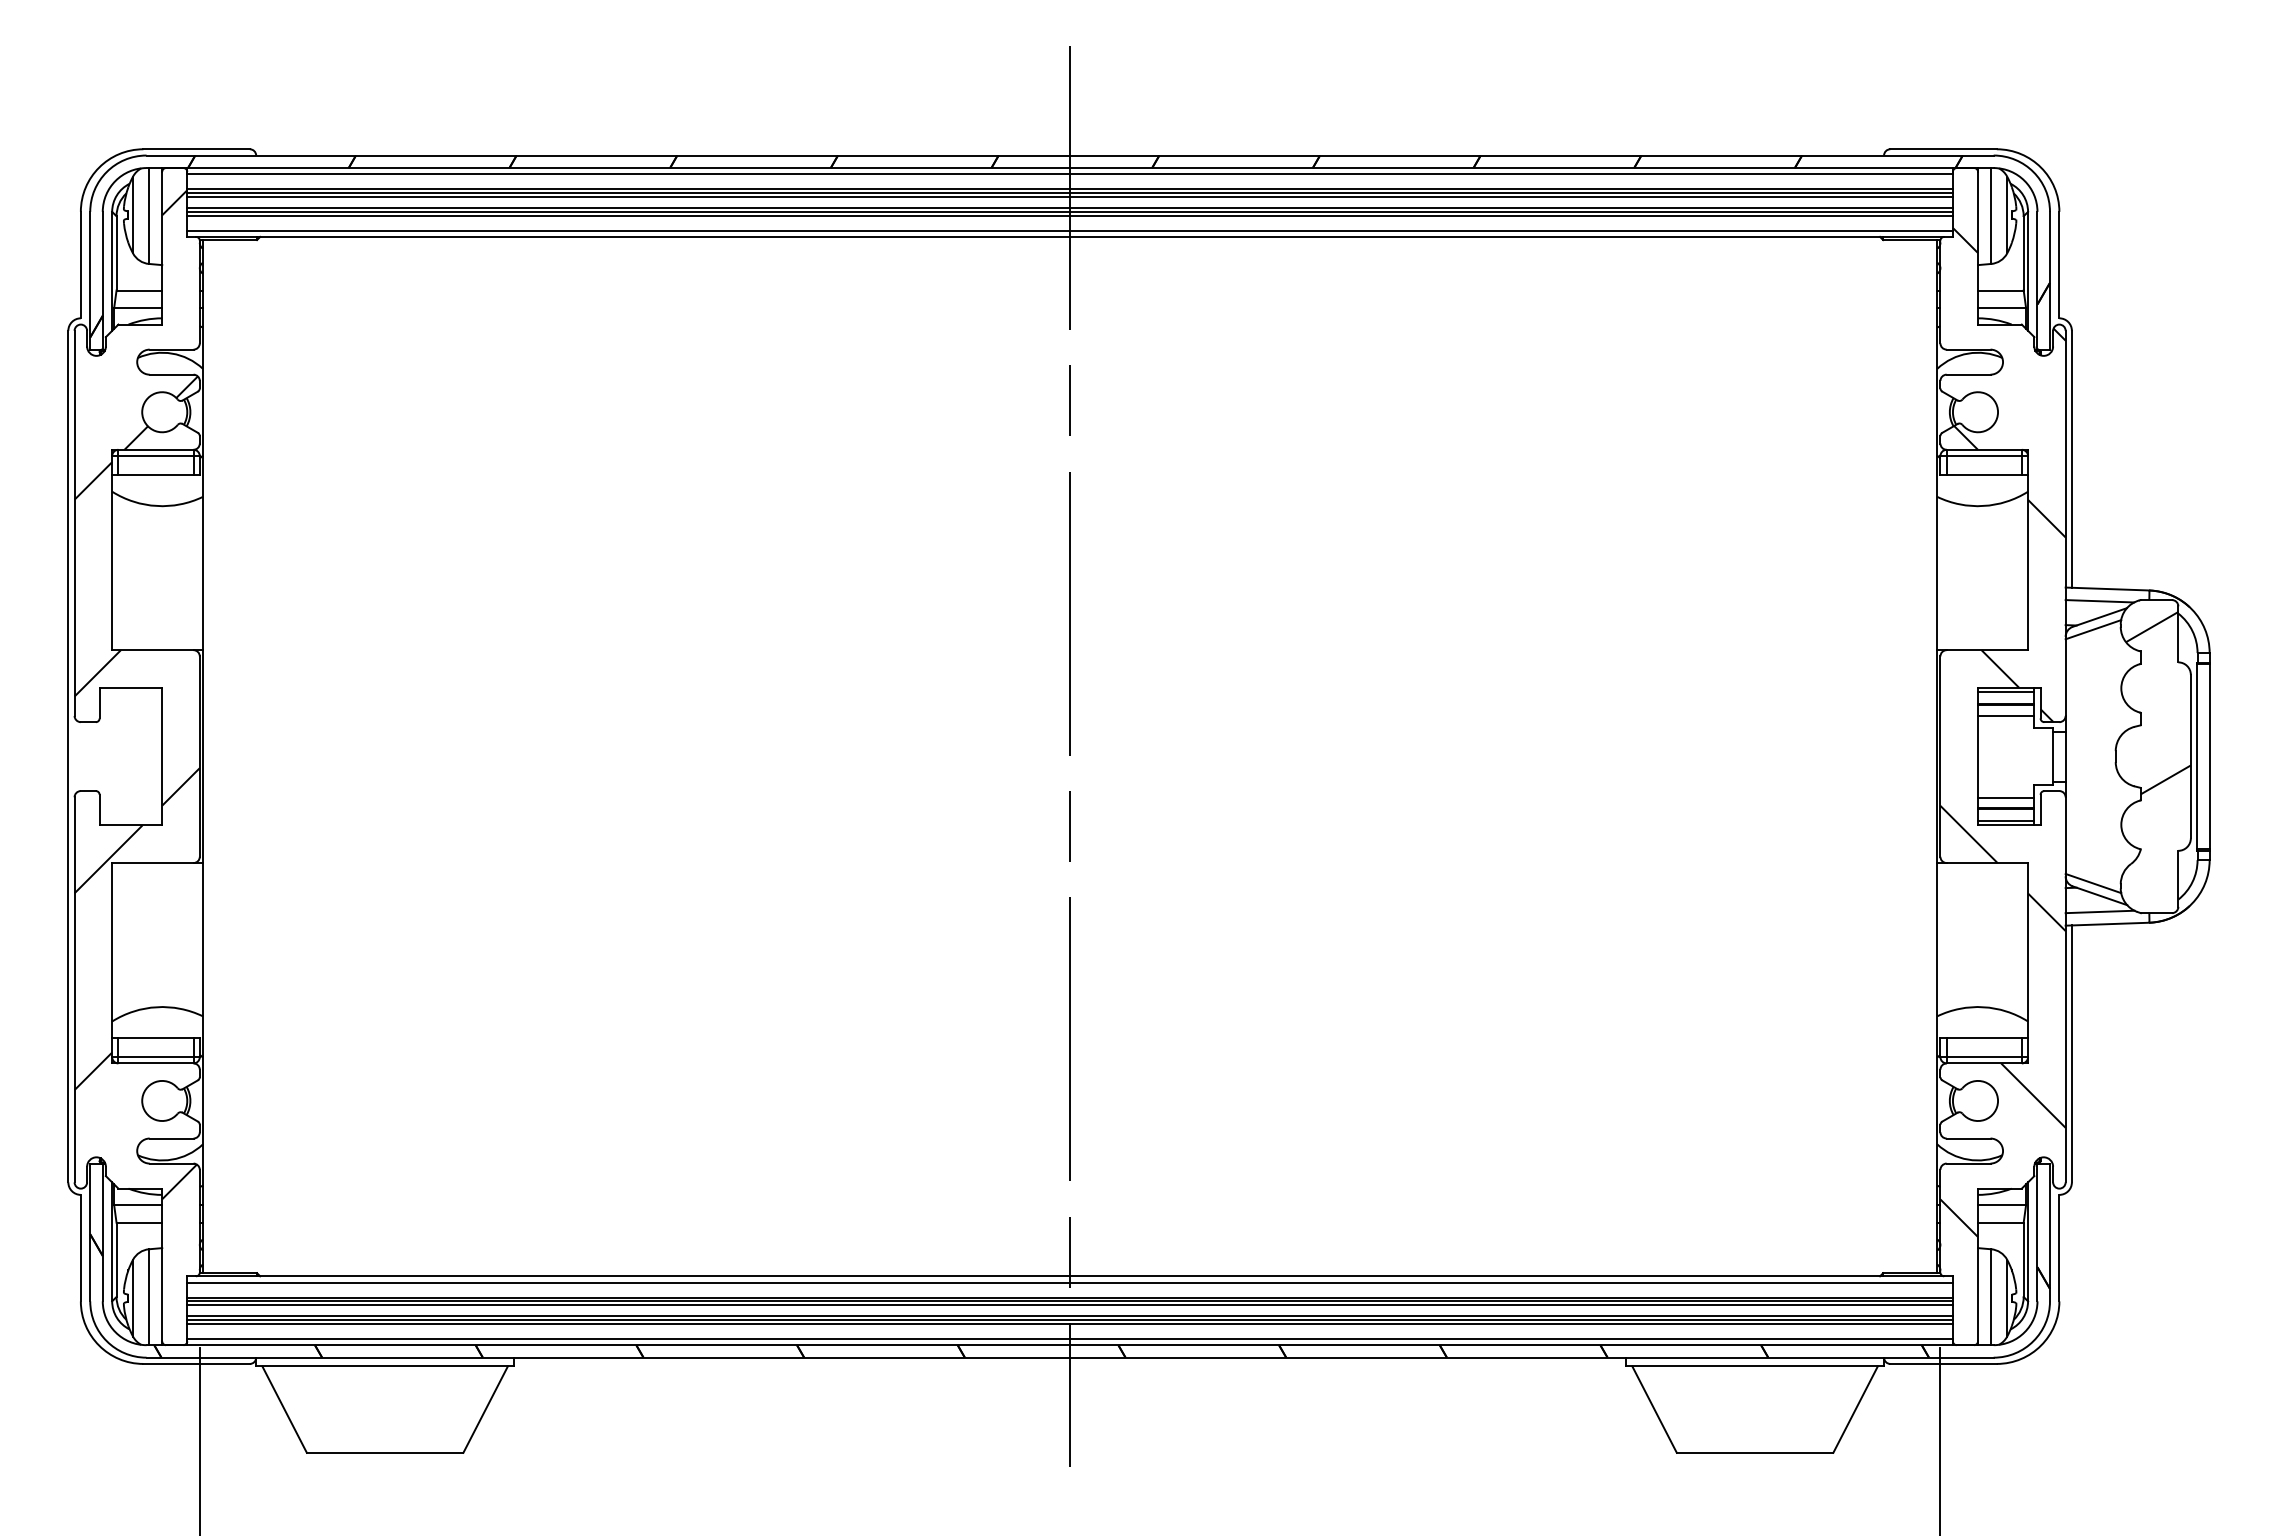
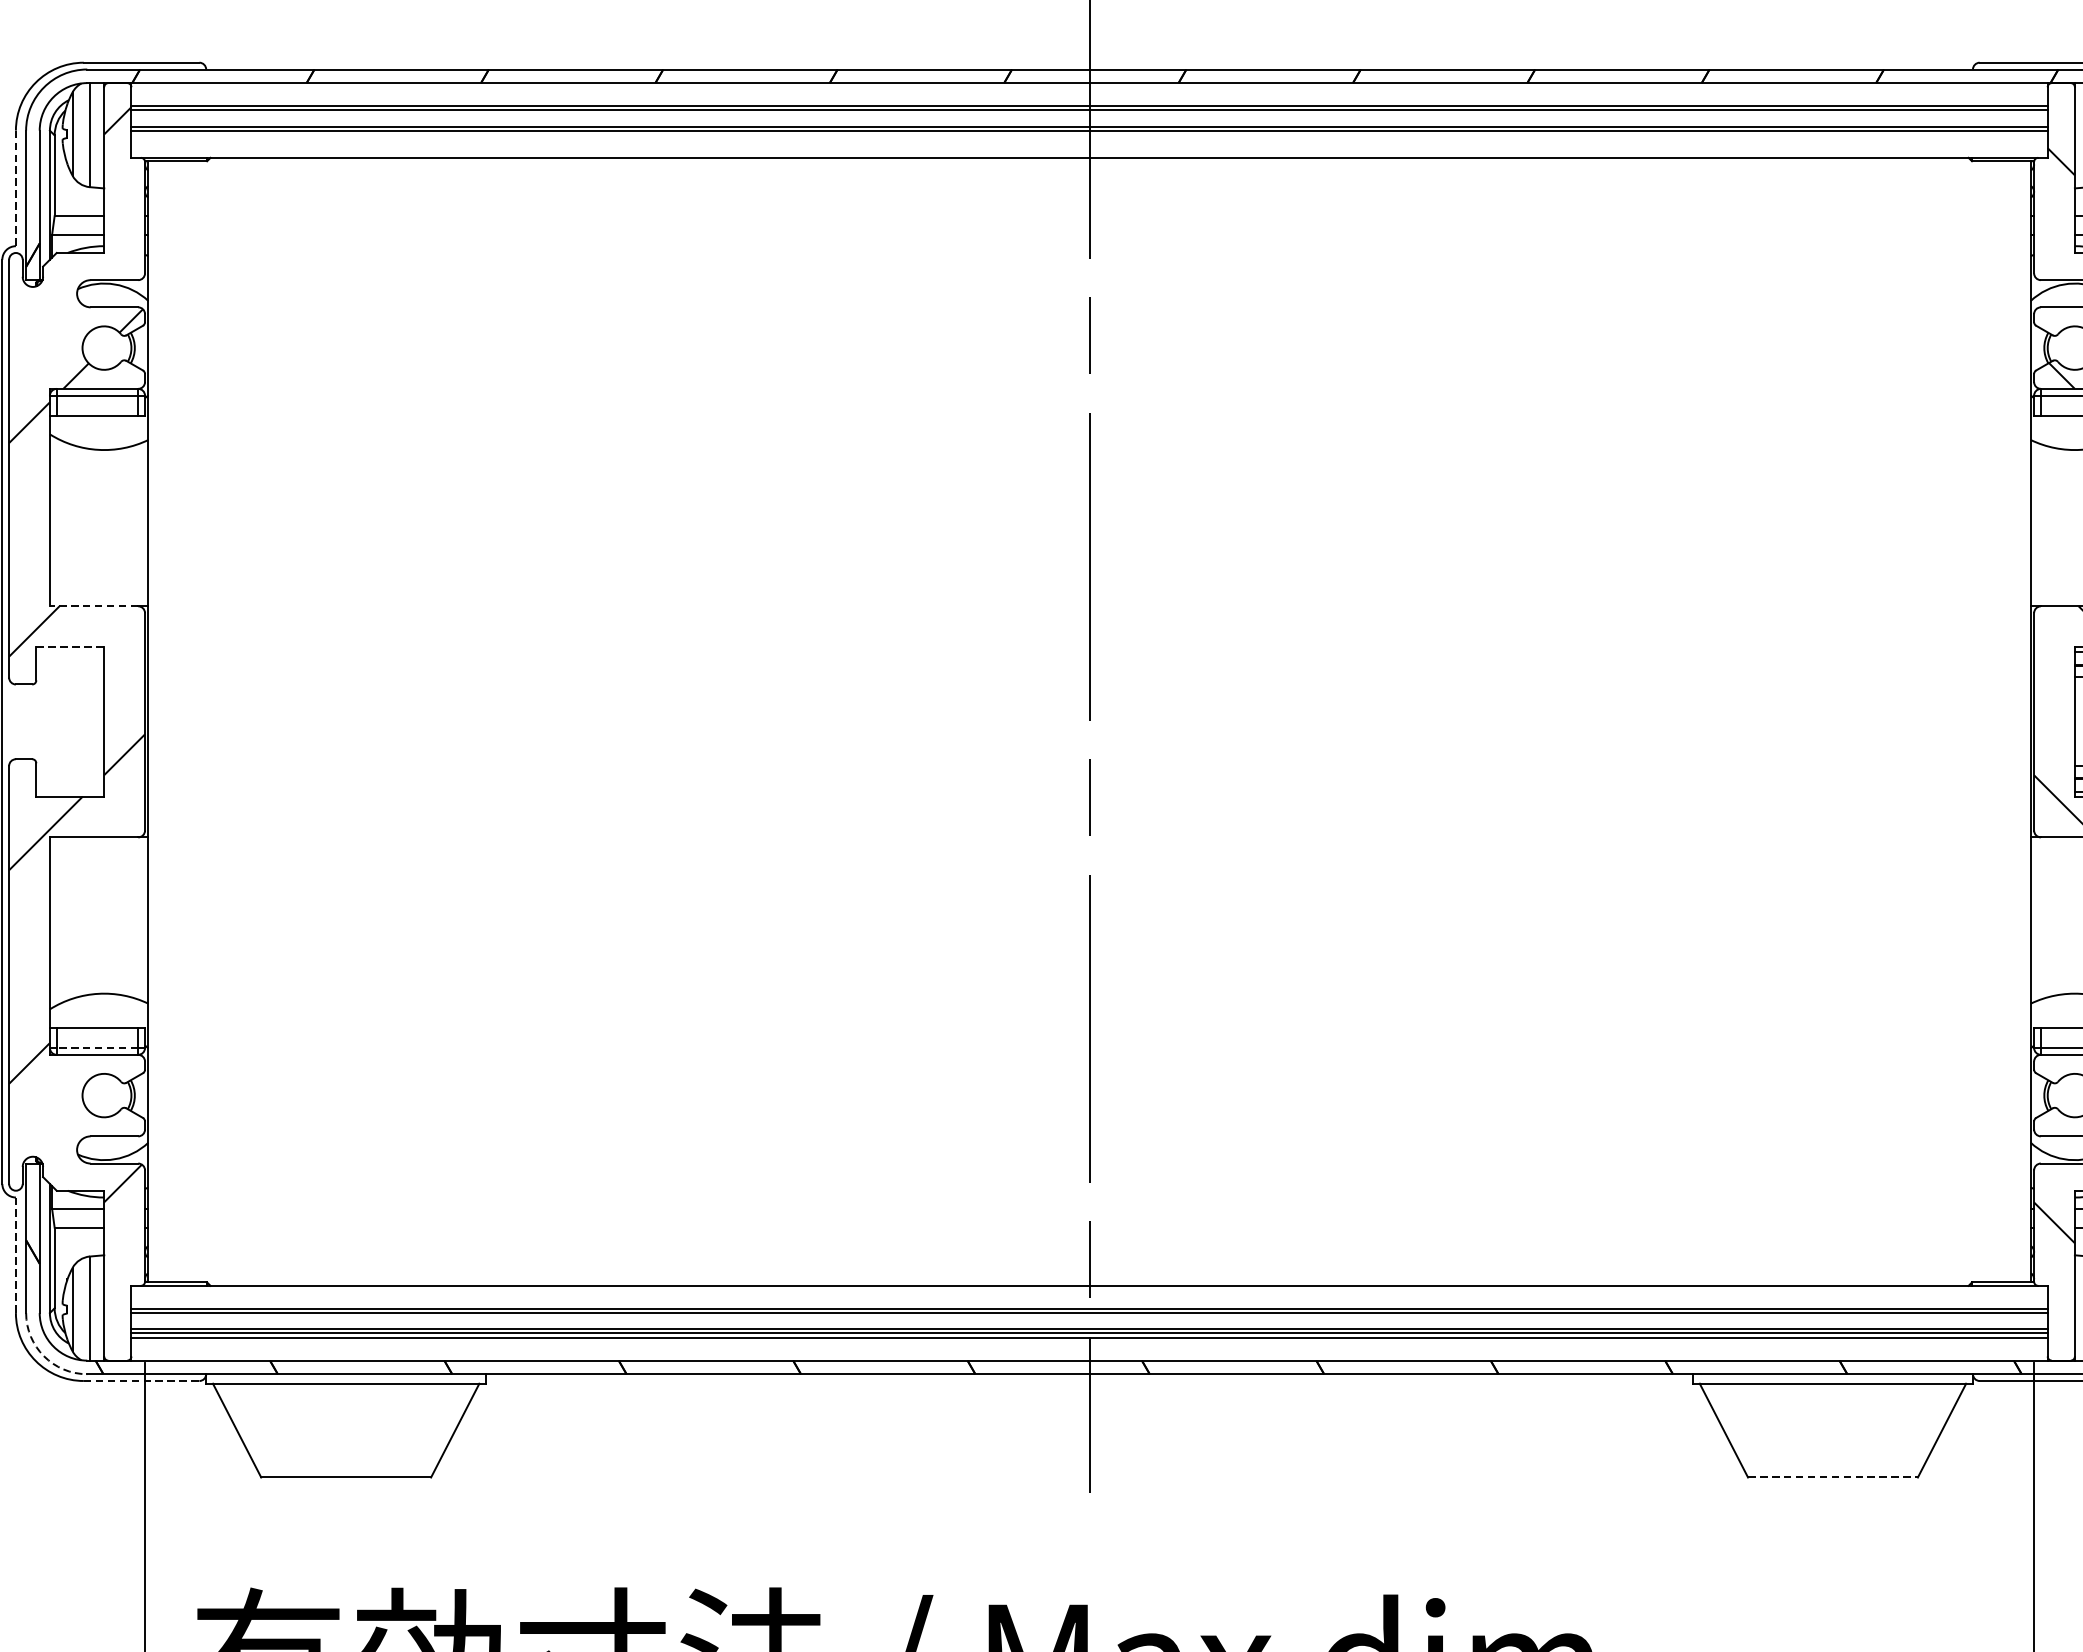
line: (1069, 174) -> (1088, 90), removed
line: (1069, 196) -> (1088, 113), removed
line: (1069, 215) -> (1088, 134), removed
line: (1069, 230) -> (1088, 150), removed
line: (80, 265) -> (15, 188), solid -> dashed
line: (152, 650) -> (93, 606), solid -> dashed
line: (131, 687) -> (70, 646), solid -> dashed
line: (155, 1057) -> (96, 1048), solid -> dashed
line: (80, 1248) -> (15, 1255), solid -> dashed
line: (1069, 1282) -> (1088, 1292), removed
line: (1069, 1305) -> (1088, 1317), removed
line: (1069, 1338) -> (1088, 1353), removed
arc: (106, 1341) -> (43, 1356), solid -> dashed
line: (197, 1363) -> (142, 1380), solid -> dashed
line: (1755, 1452) -> (1833, 1477), solid -> dashed

